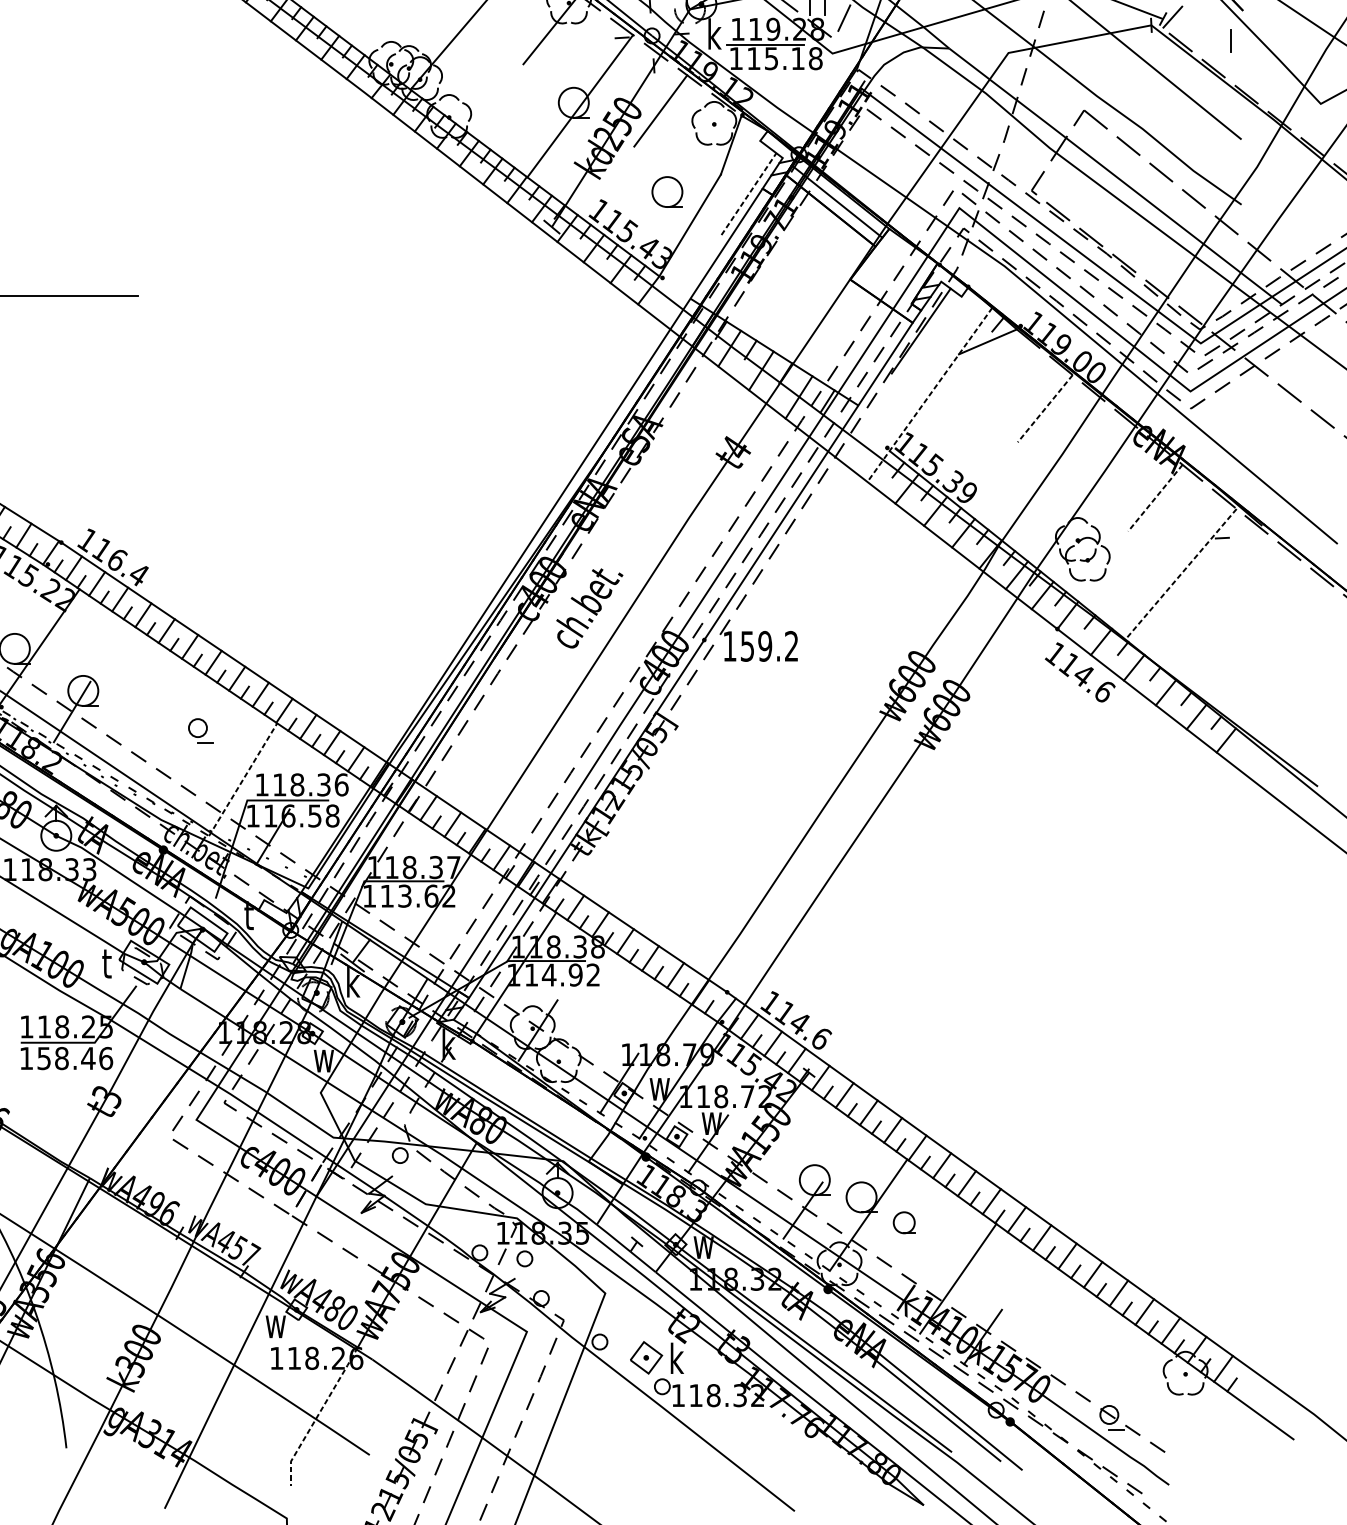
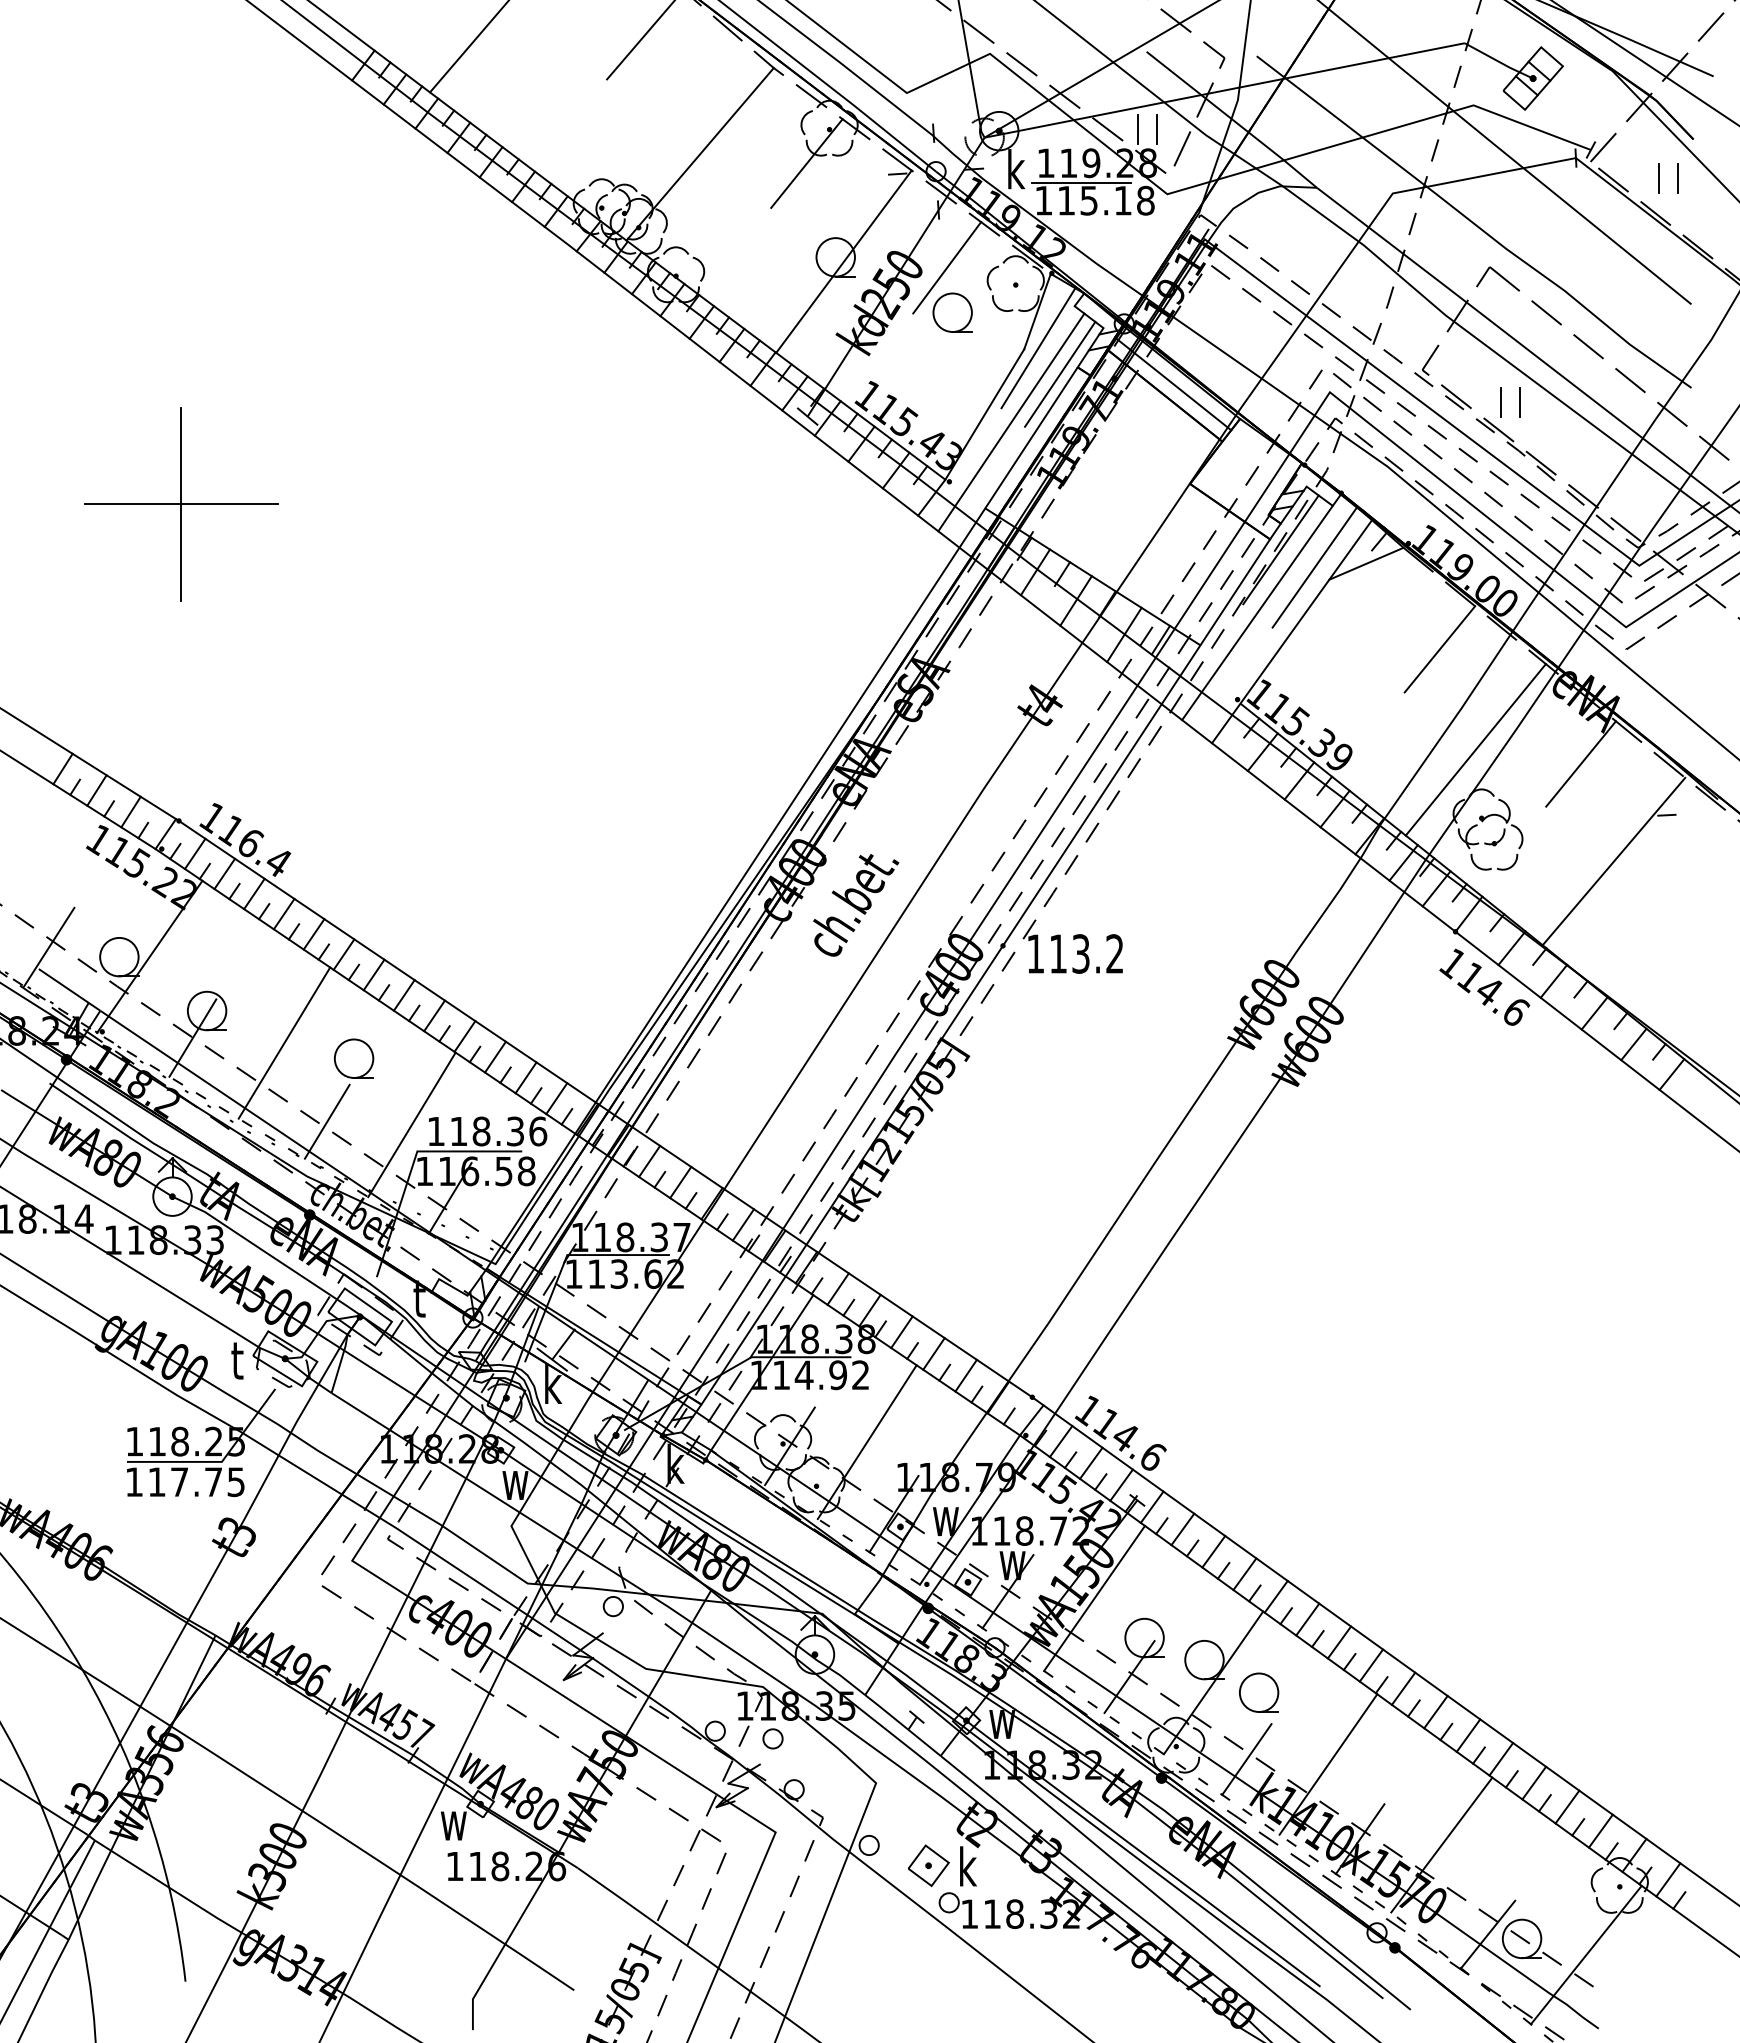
line: (1215, 40) -> (1658, 177), added
line: (732, 173) -> (1038, 348), added
part: (667, 191) -> (952, 312), moved
line: (749, 193) -> (1060, 373), dashed -> solid
line: (1092, 216) -> (1500, 402), added
line: (1107, 216) -> (1519, 402), added
line: (710, 231) -> (1011, 422), added
line: (63, 295) -> (181, 504), added
line: (947, 344) -> (1314, 567), added
line: (902, 379) -> (1257, 612), added
line: (929, 395) -> (1291, 632), dashed -> solid
line: (1044, 408) -> (1439, 649), dashed -> solid
line: (1073, 486) -> (1475, 749), added
line: (1154, 498) -> (1580, 764), dashed -> solid
line: (1180, 574) -> (1613, 861), dashed -> solid
text: (756, 646) -> (1069, 953), 159.2 -> 113.2
line: (143, 715) -> (284, 1042), added
circle: (197, 727) -> (353, 1058), size x1.67
line: (176, 777) -> (326, 1121), added
line: (243, 779) -> (412, 1124), dashed -> solid
line: (597, 1027) -> (866, 1442), added
text: (75, 1058) -> (196, 1482), 158.46 -> 117.75
line: (775, 1148) -> (1094, 1597), added
part: (904, 1222) -> (1259, 1692), size x1.43
line: (894, 1274) -> (1246, 1759), added
line: (1046, 1341) -> (1441, 1844), added
line: (1083, 1411) -> (1488, 1934), added
line: (318, 1414) -> (508, 1938), dashed -> solid
circle: (1108, 1414) -> (1521, 1938), size x1.67
line: (1158, 1427) -> (1585, 1954), added

